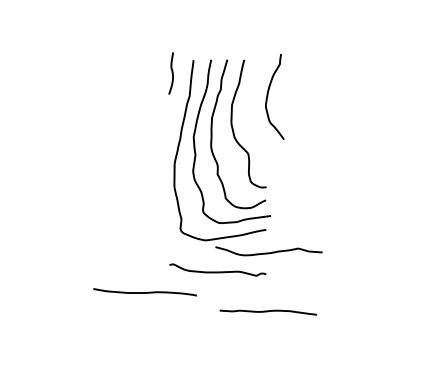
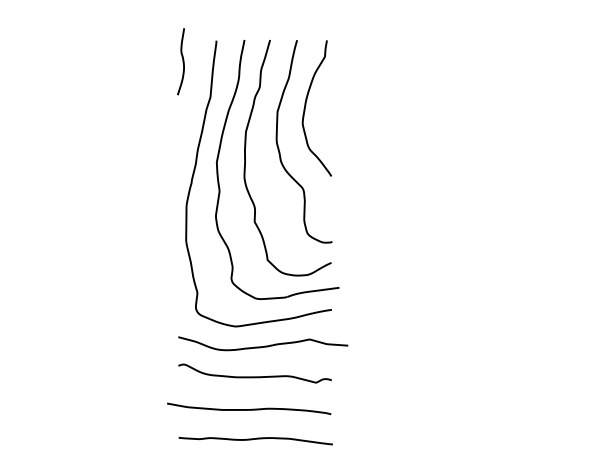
curve: (268, 96) -> (306, 107), moved
curve: (268, 252) -> (262, 345), moved
curve: (144, 292) -> (248, 409), moved
curve: (267, 312) -> (254, 440), moved

